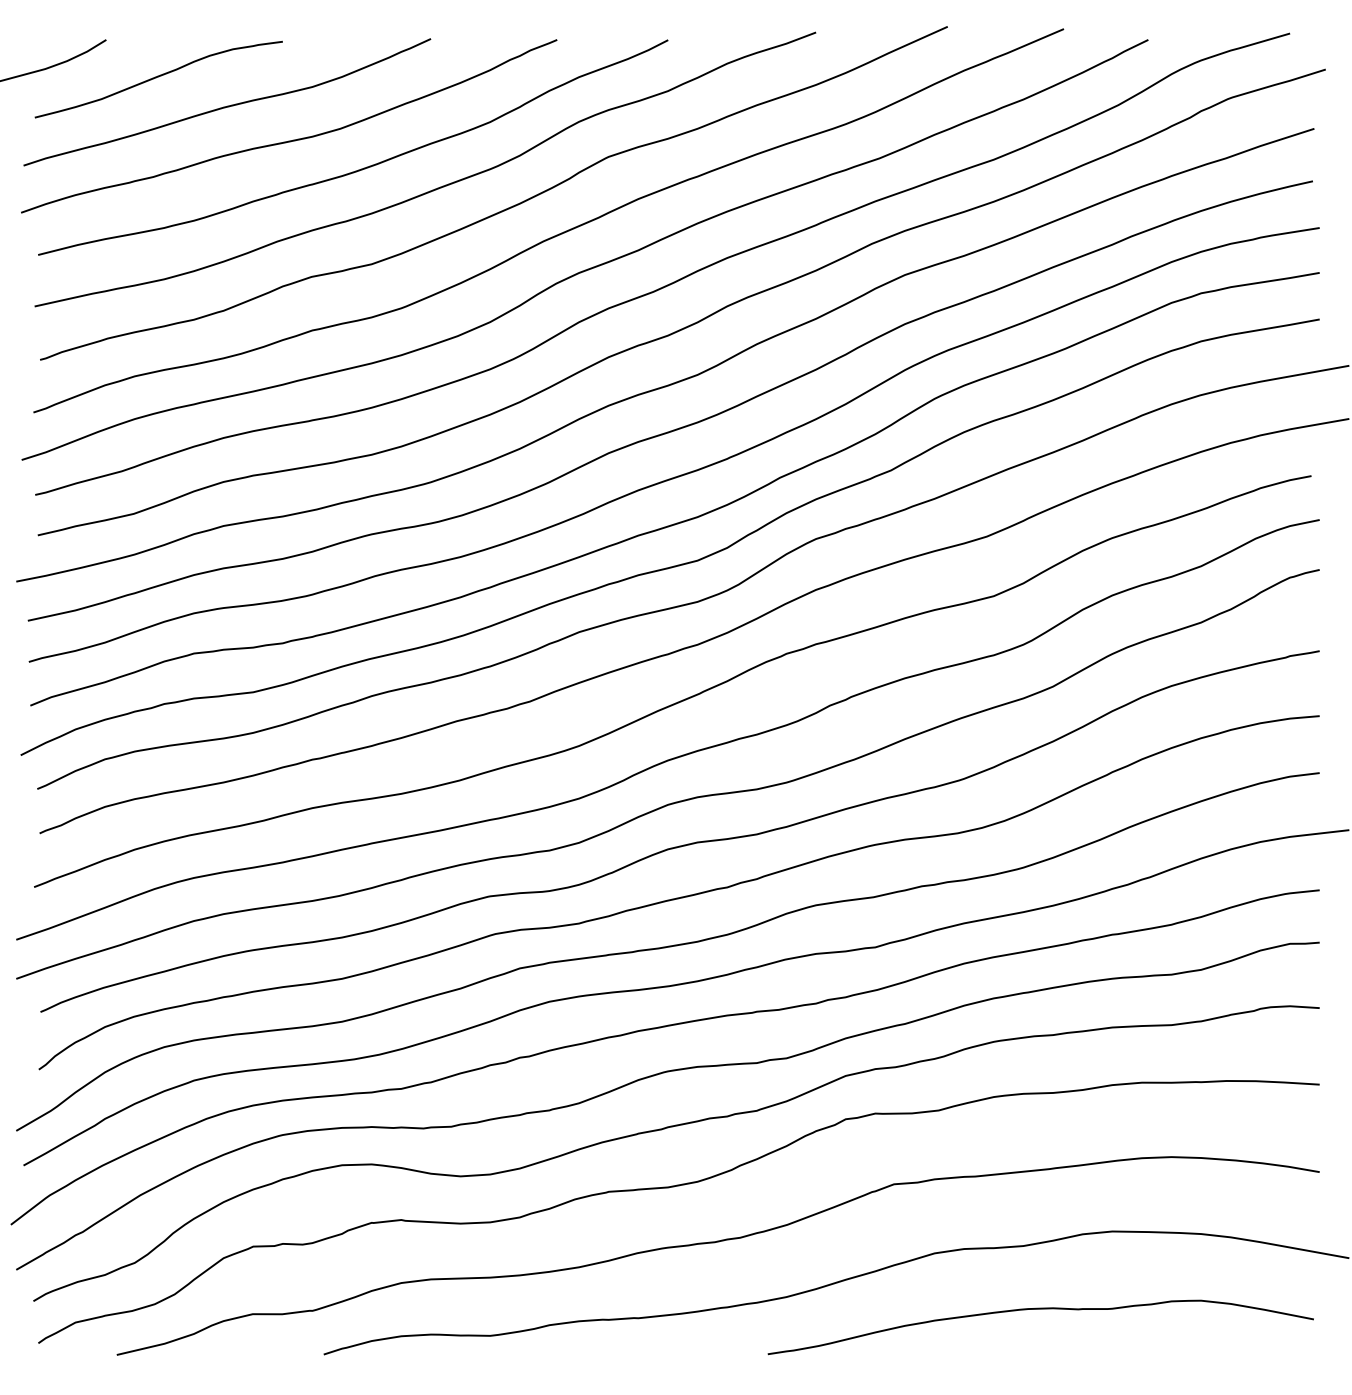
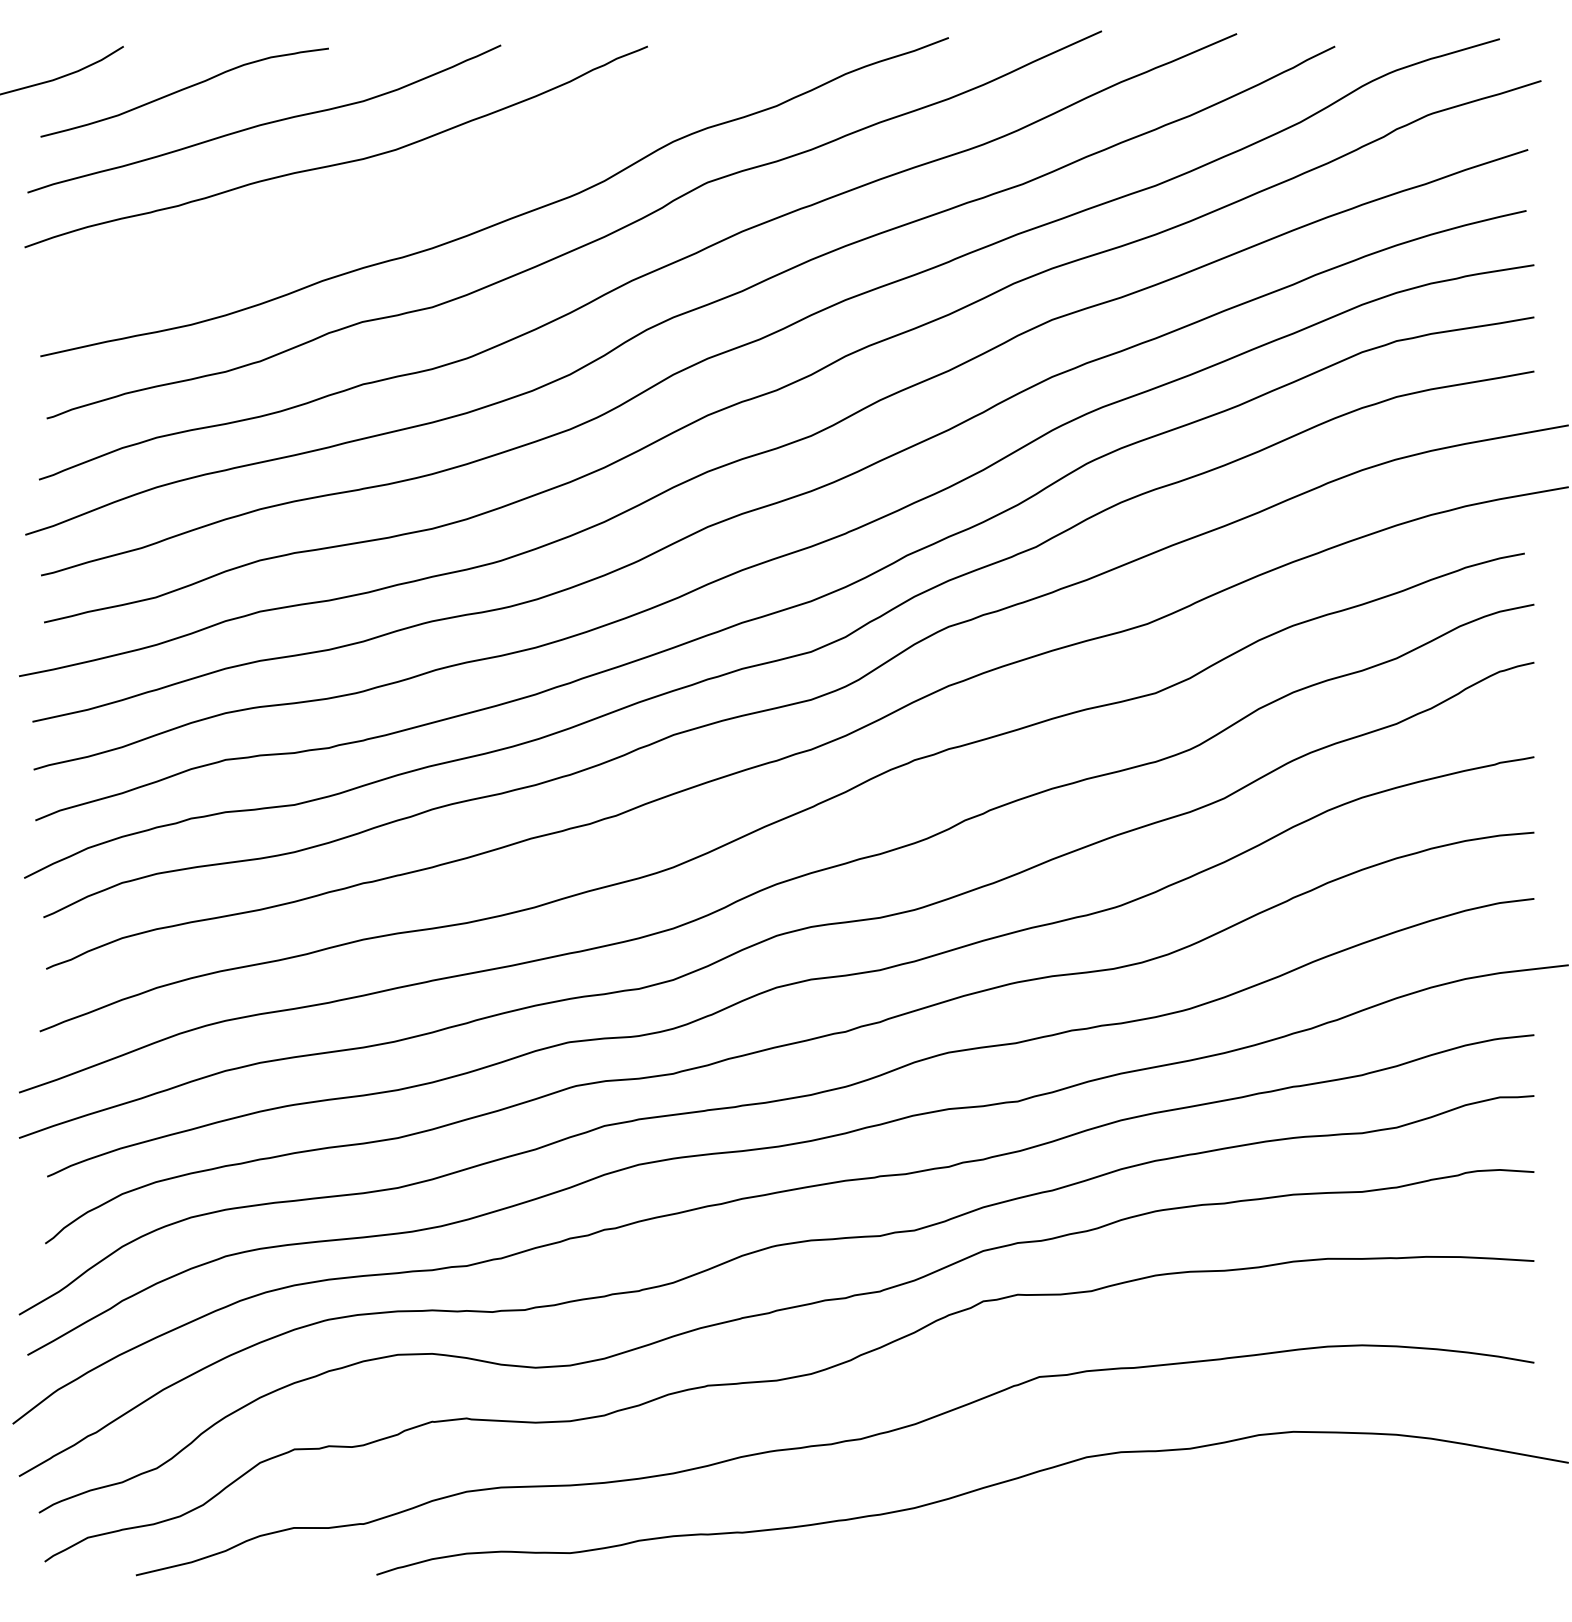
curve: (361, 168) -> (420, 195), removed
curve: (1040, 1309) -> (1209, 1522), removed

